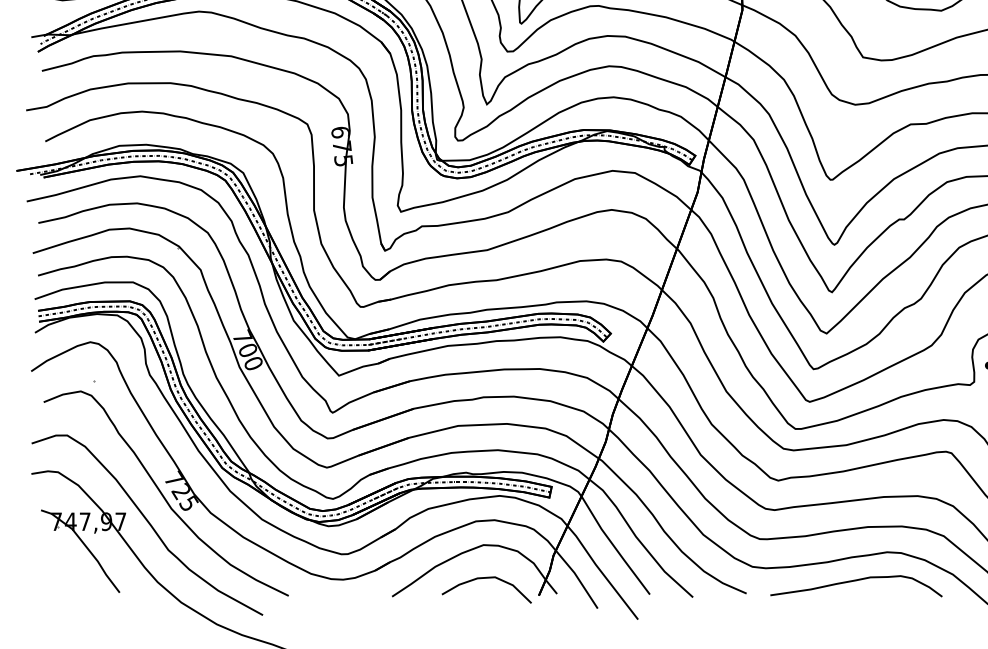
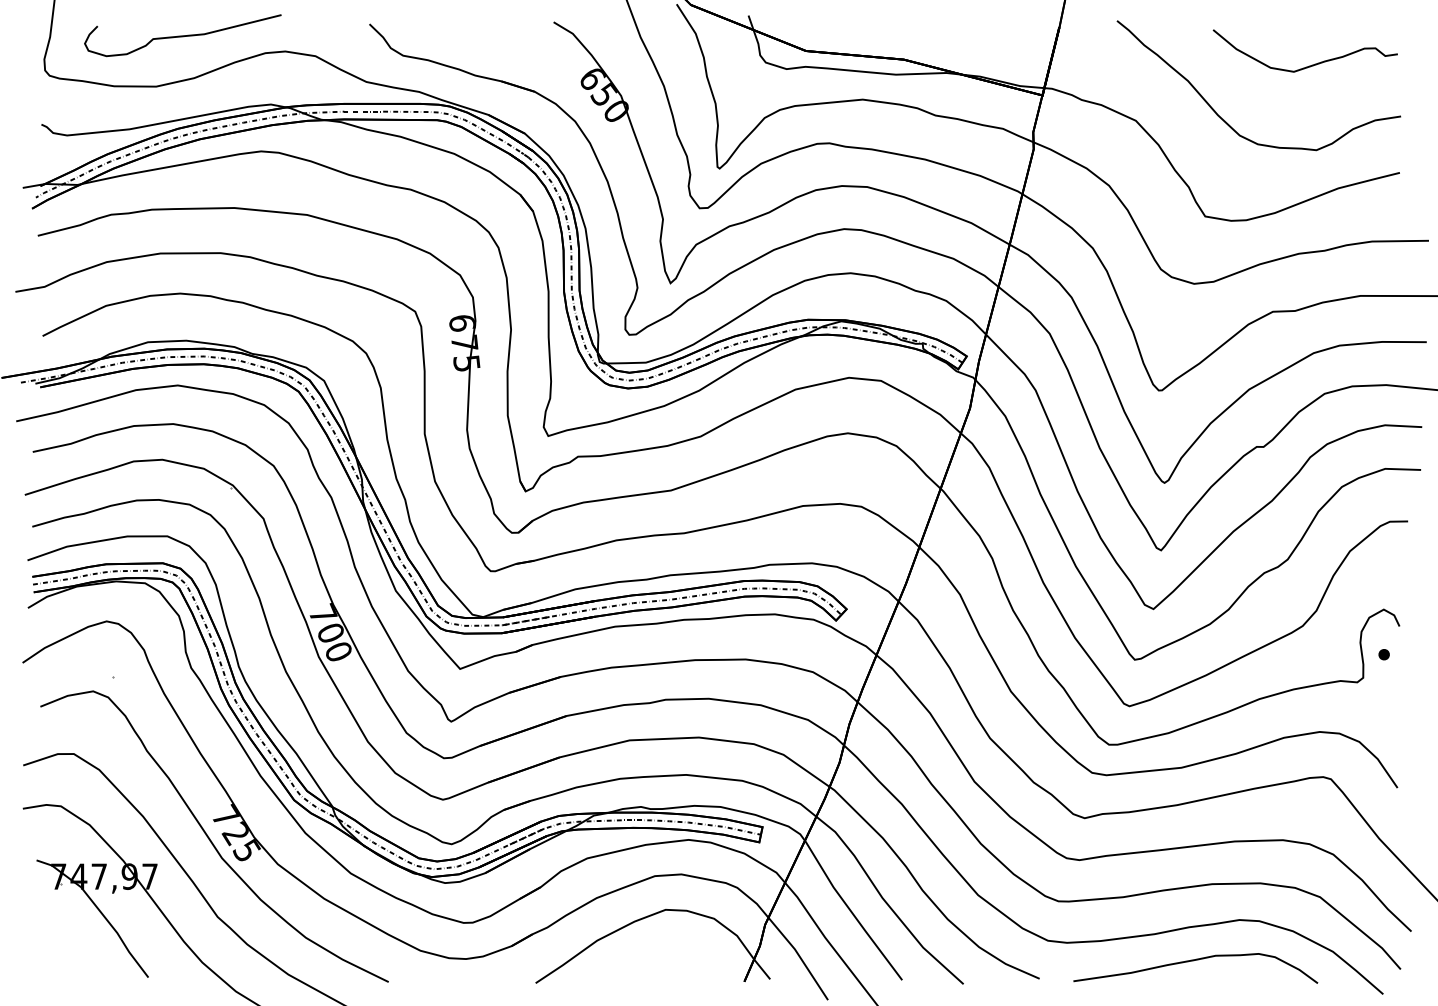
curve: (486, 578) -> (670, 957), removed

